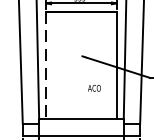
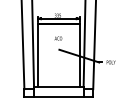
line: (46, 66) -> (38, 55), dashed -> solid
text: (94, 88) -> (58, 38), moved

